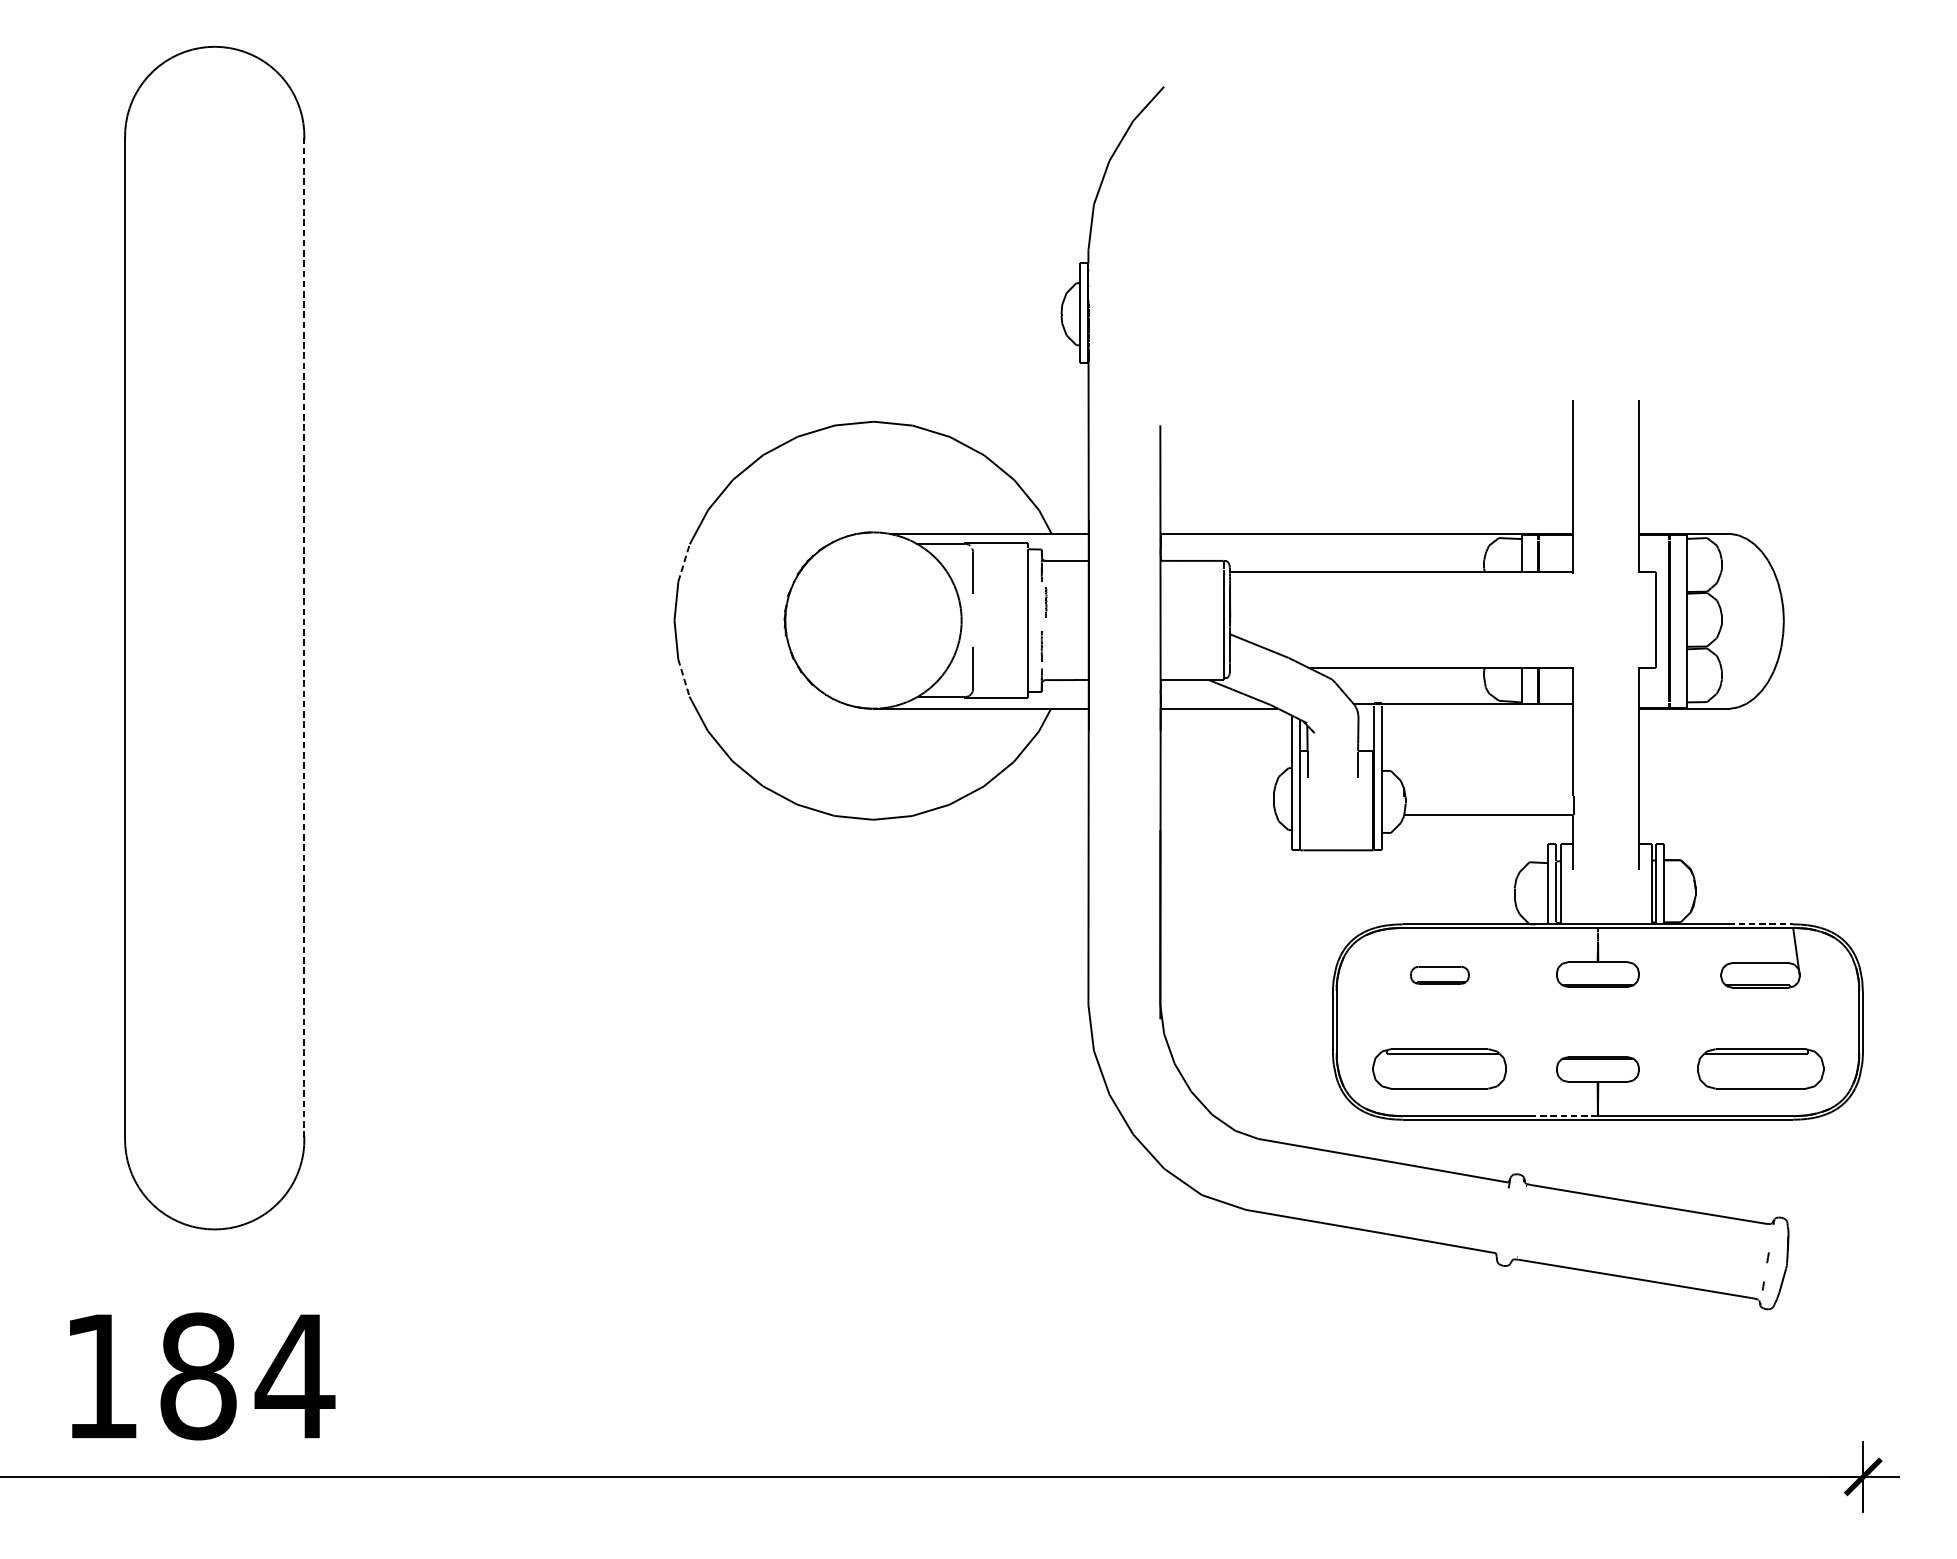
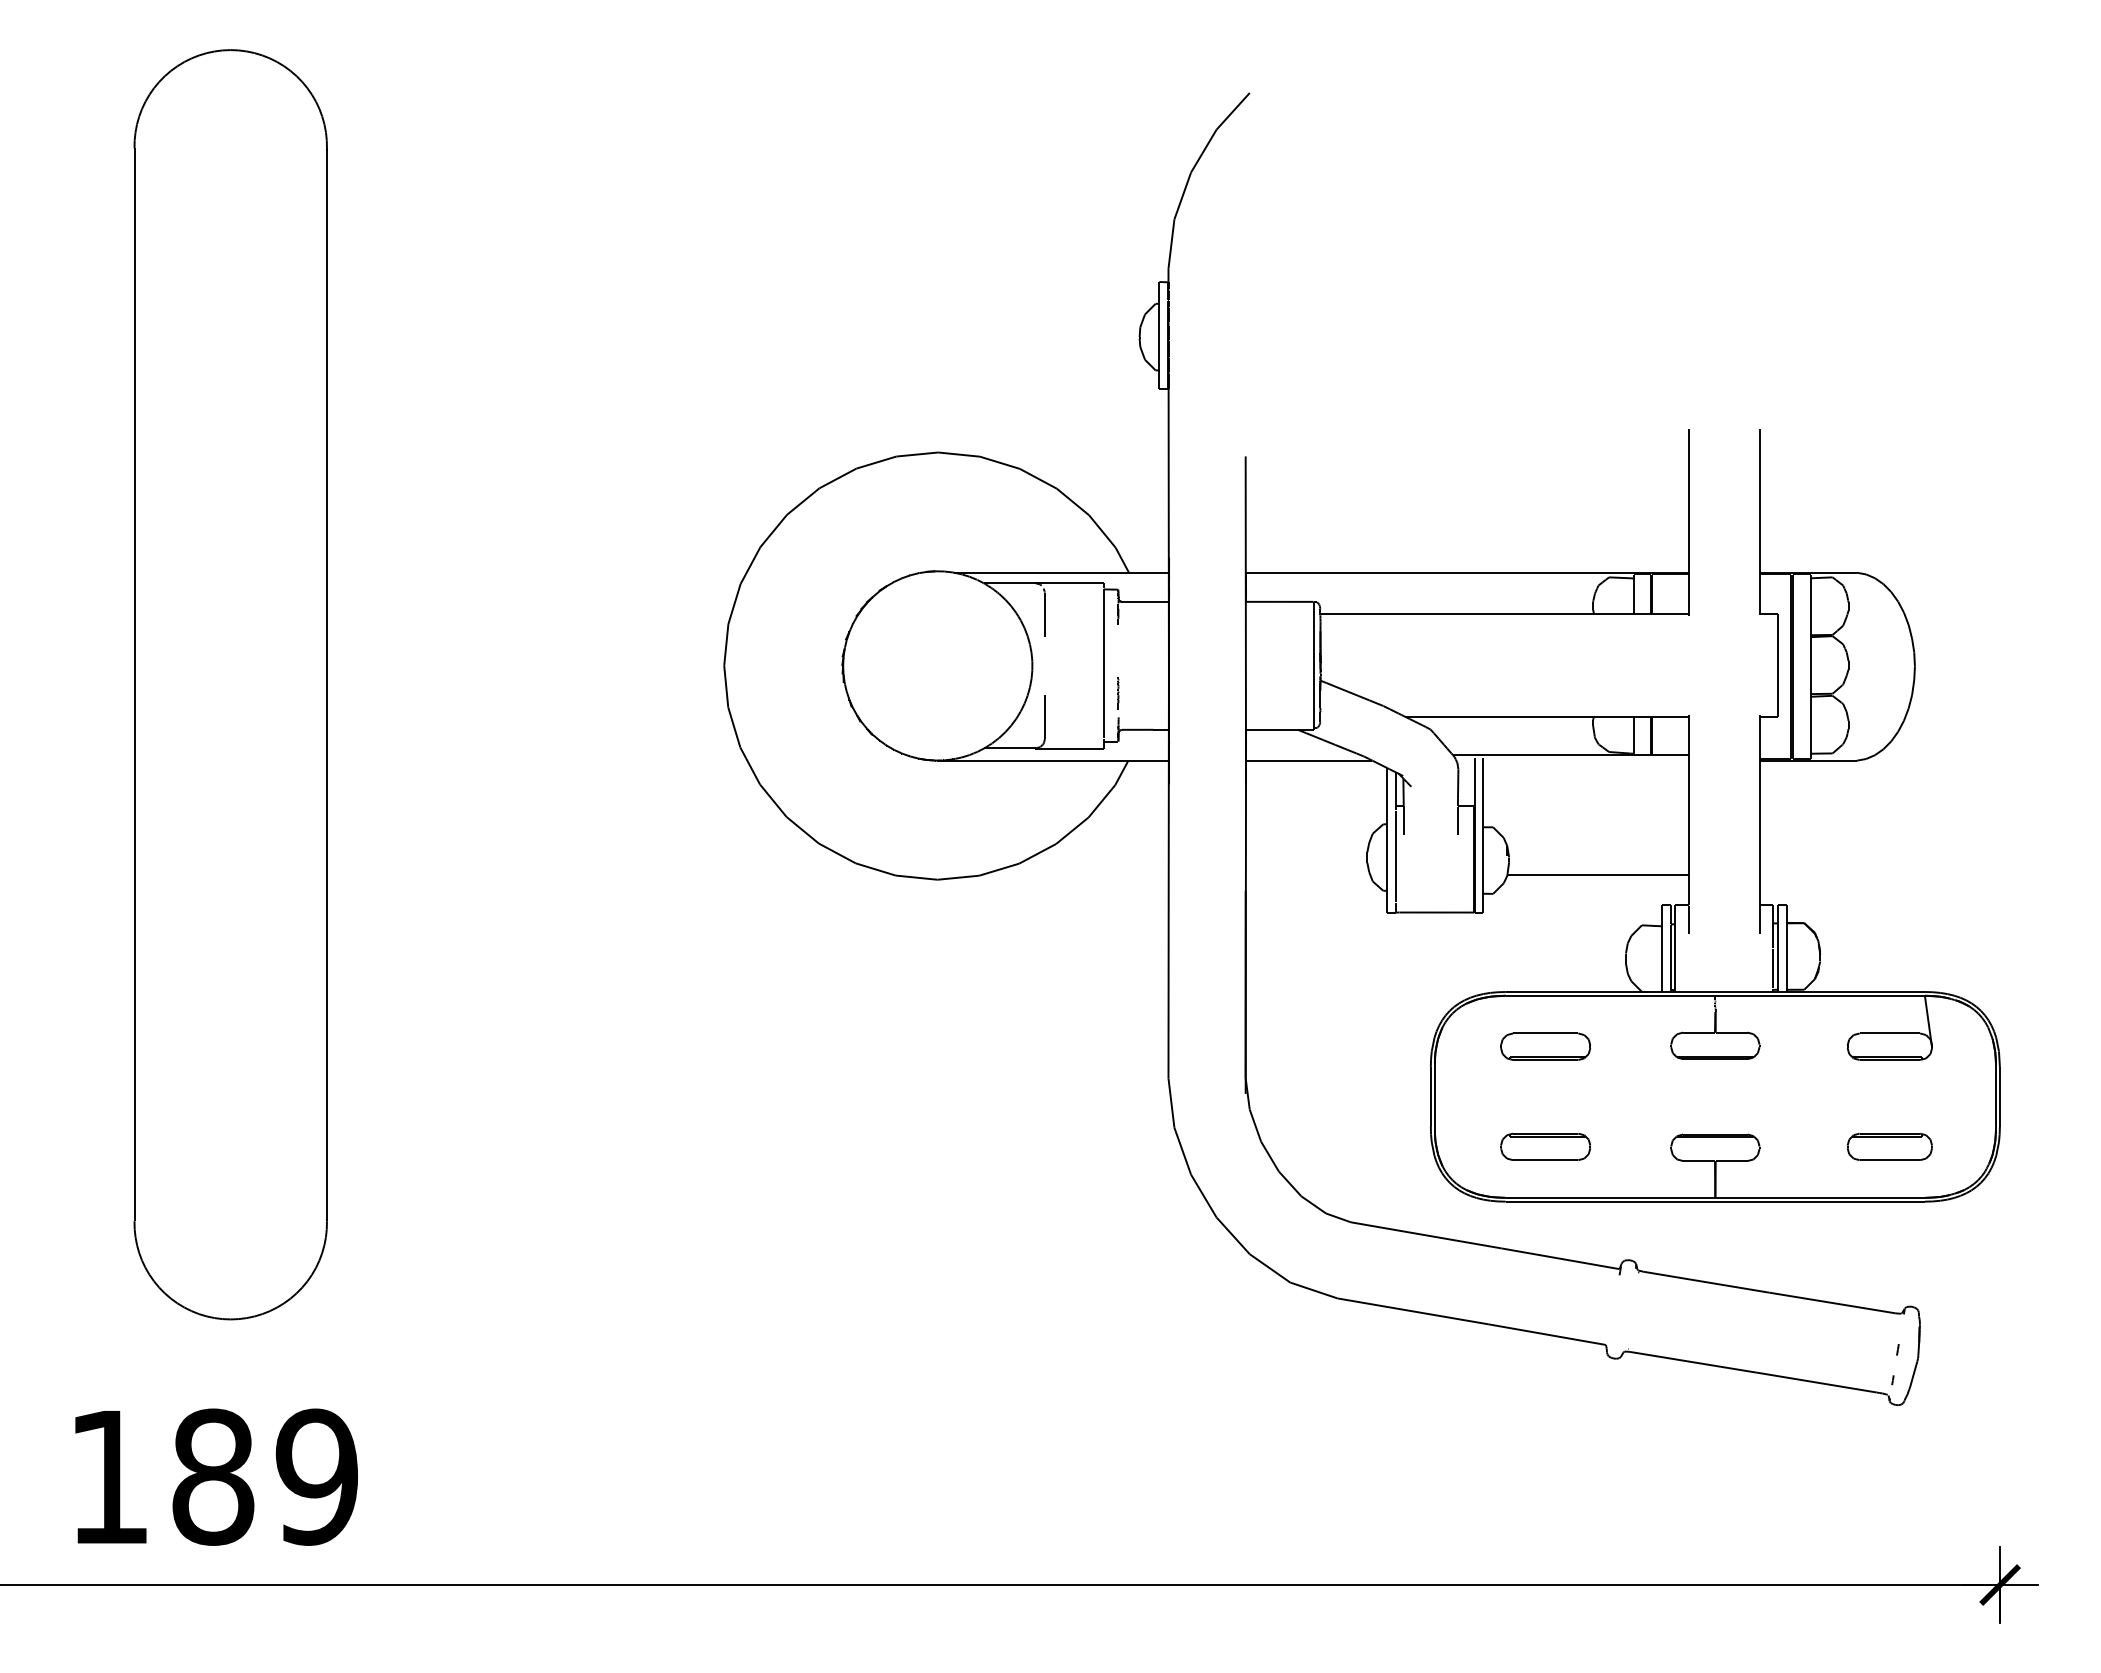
line: (684, 563) -> (734, 604), dashed -> solid
line: (1046, 602) -> (1123, 646), removed
line: (303, 637) -> (326, 684), dashed -> solid
line: (684, 677) -> (734, 727), dashed -> solid
line: (1761, 923) -> (1890, 991), dashed -> solid
part: (1439, 975) -> (1545, 1046), size x1.43
part: (1439, 1068) -> (1545, 1146), size x0.62
part: (1760, 1068) -> (1889, 1146), size x0.62
line: (1565, 1115) -> (1680, 1197), dashed -> solid
text: (294, 1375) -> (316, 1476), 184 -> 189

